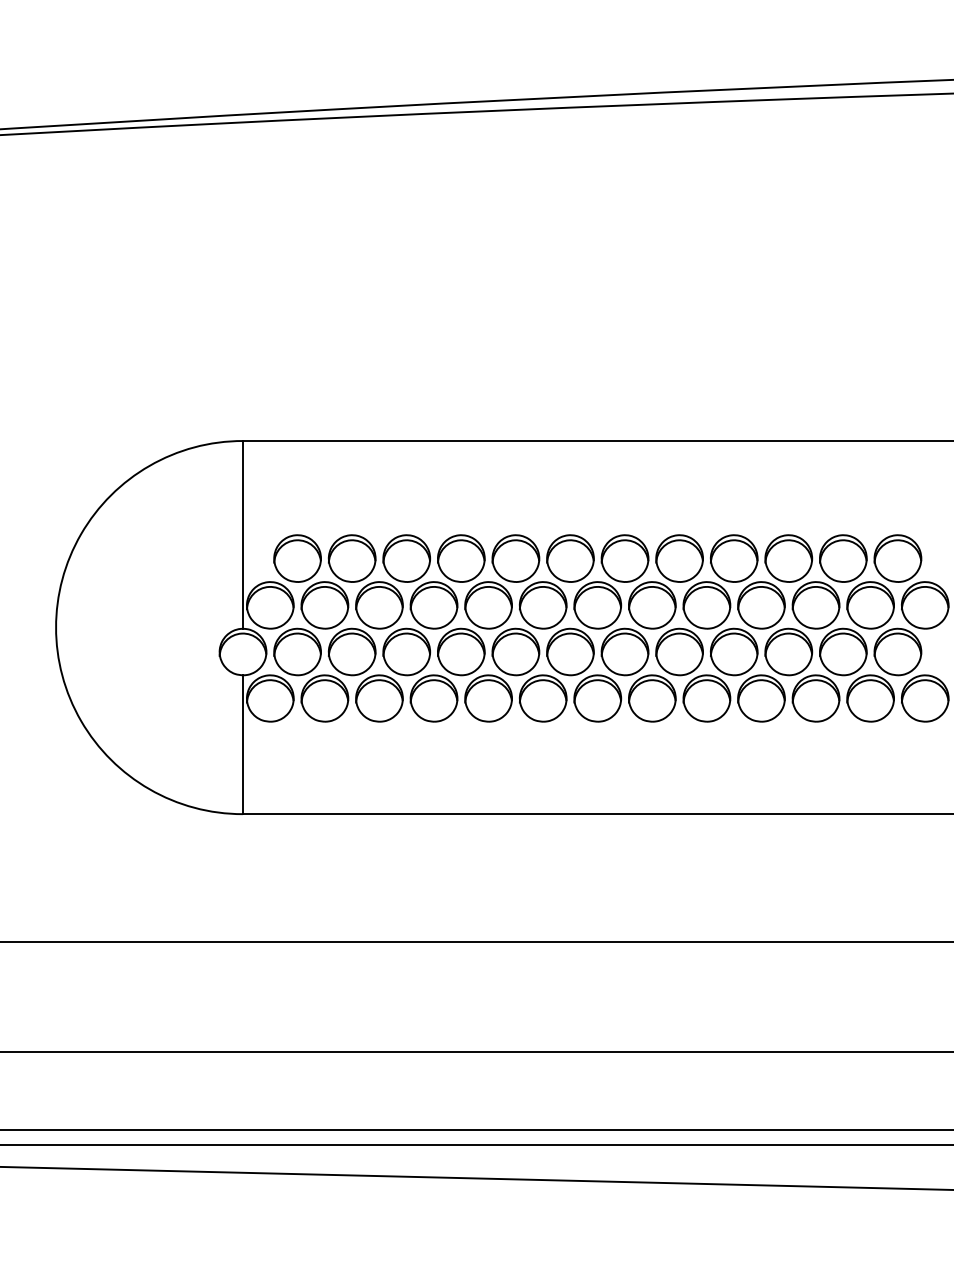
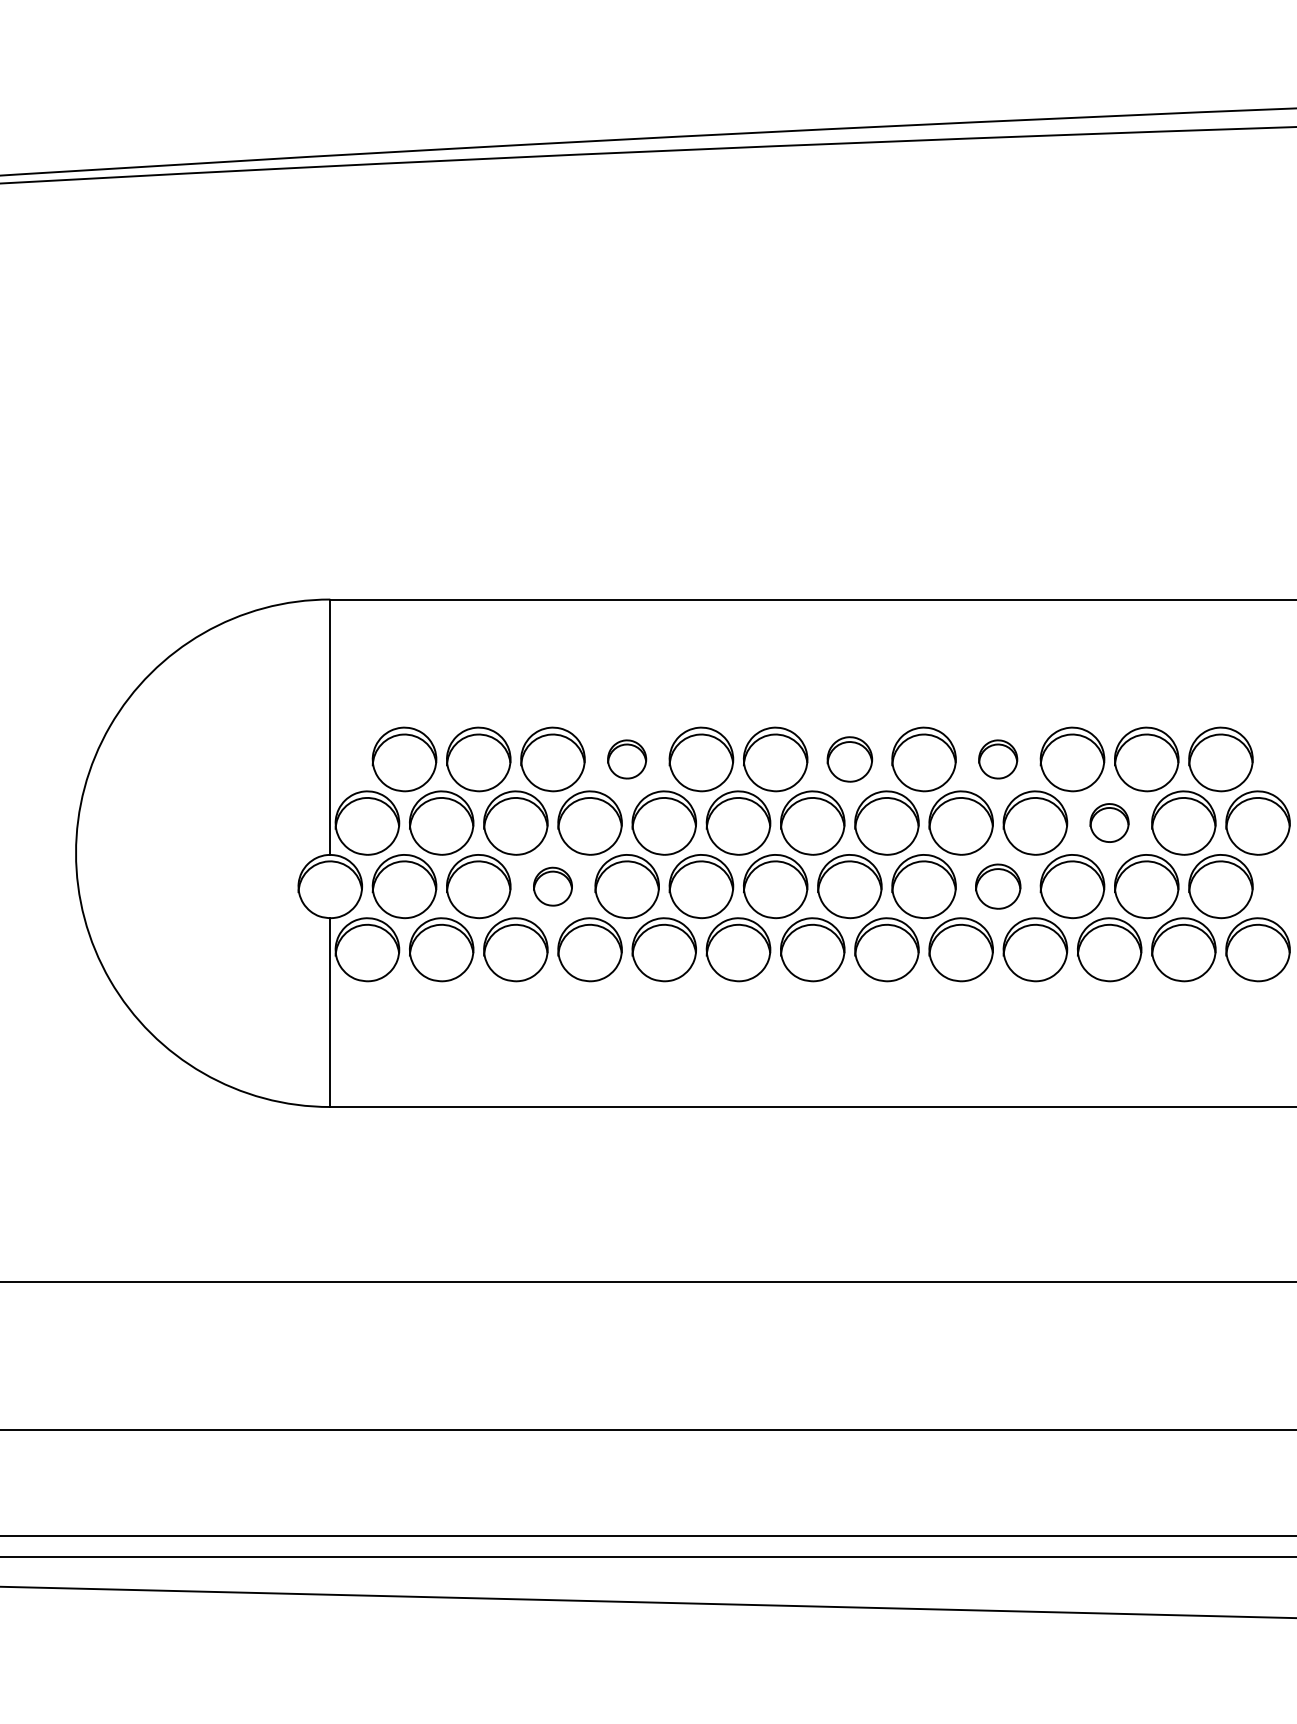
part: (460, 558) -> (626, 759), size x0.6
part: (624, 558) -> (849, 759), size x0.7
part: (733, 558) -> (997, 759), size x0.6
part: (815, 604) -> (1109, 822), size x0.6
part: (406, 652) -> (552, 886), size x0.6
part: (733, 652) -> (997, 886), size x0.7

